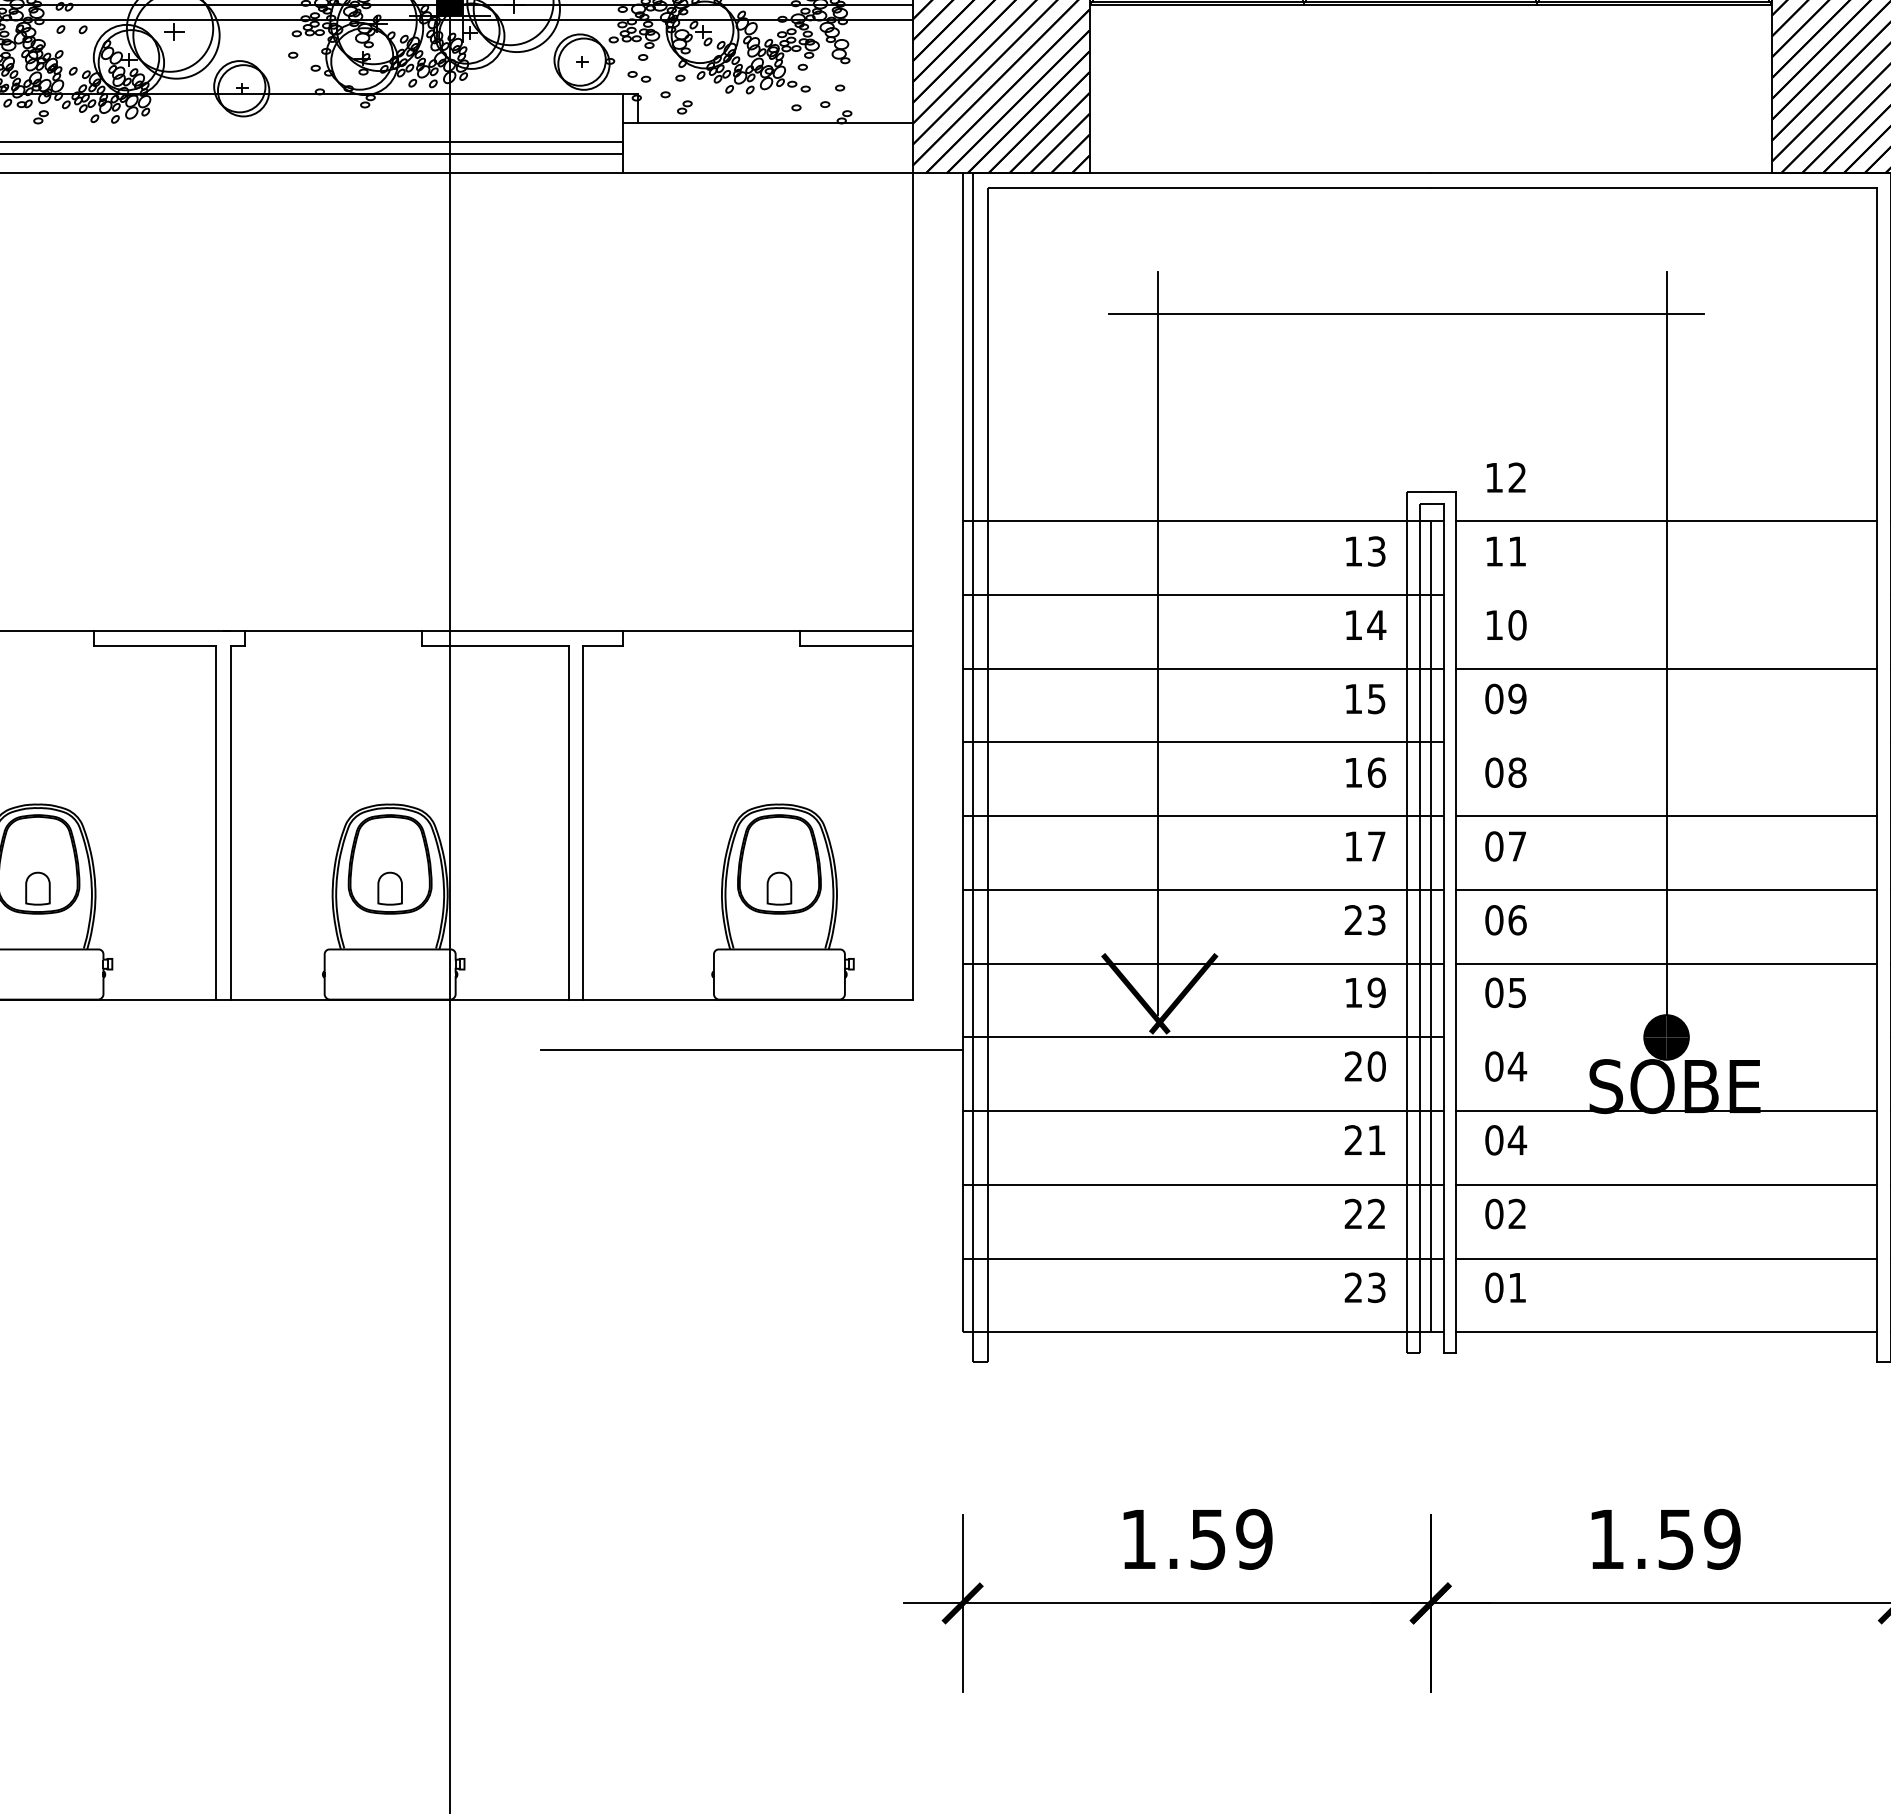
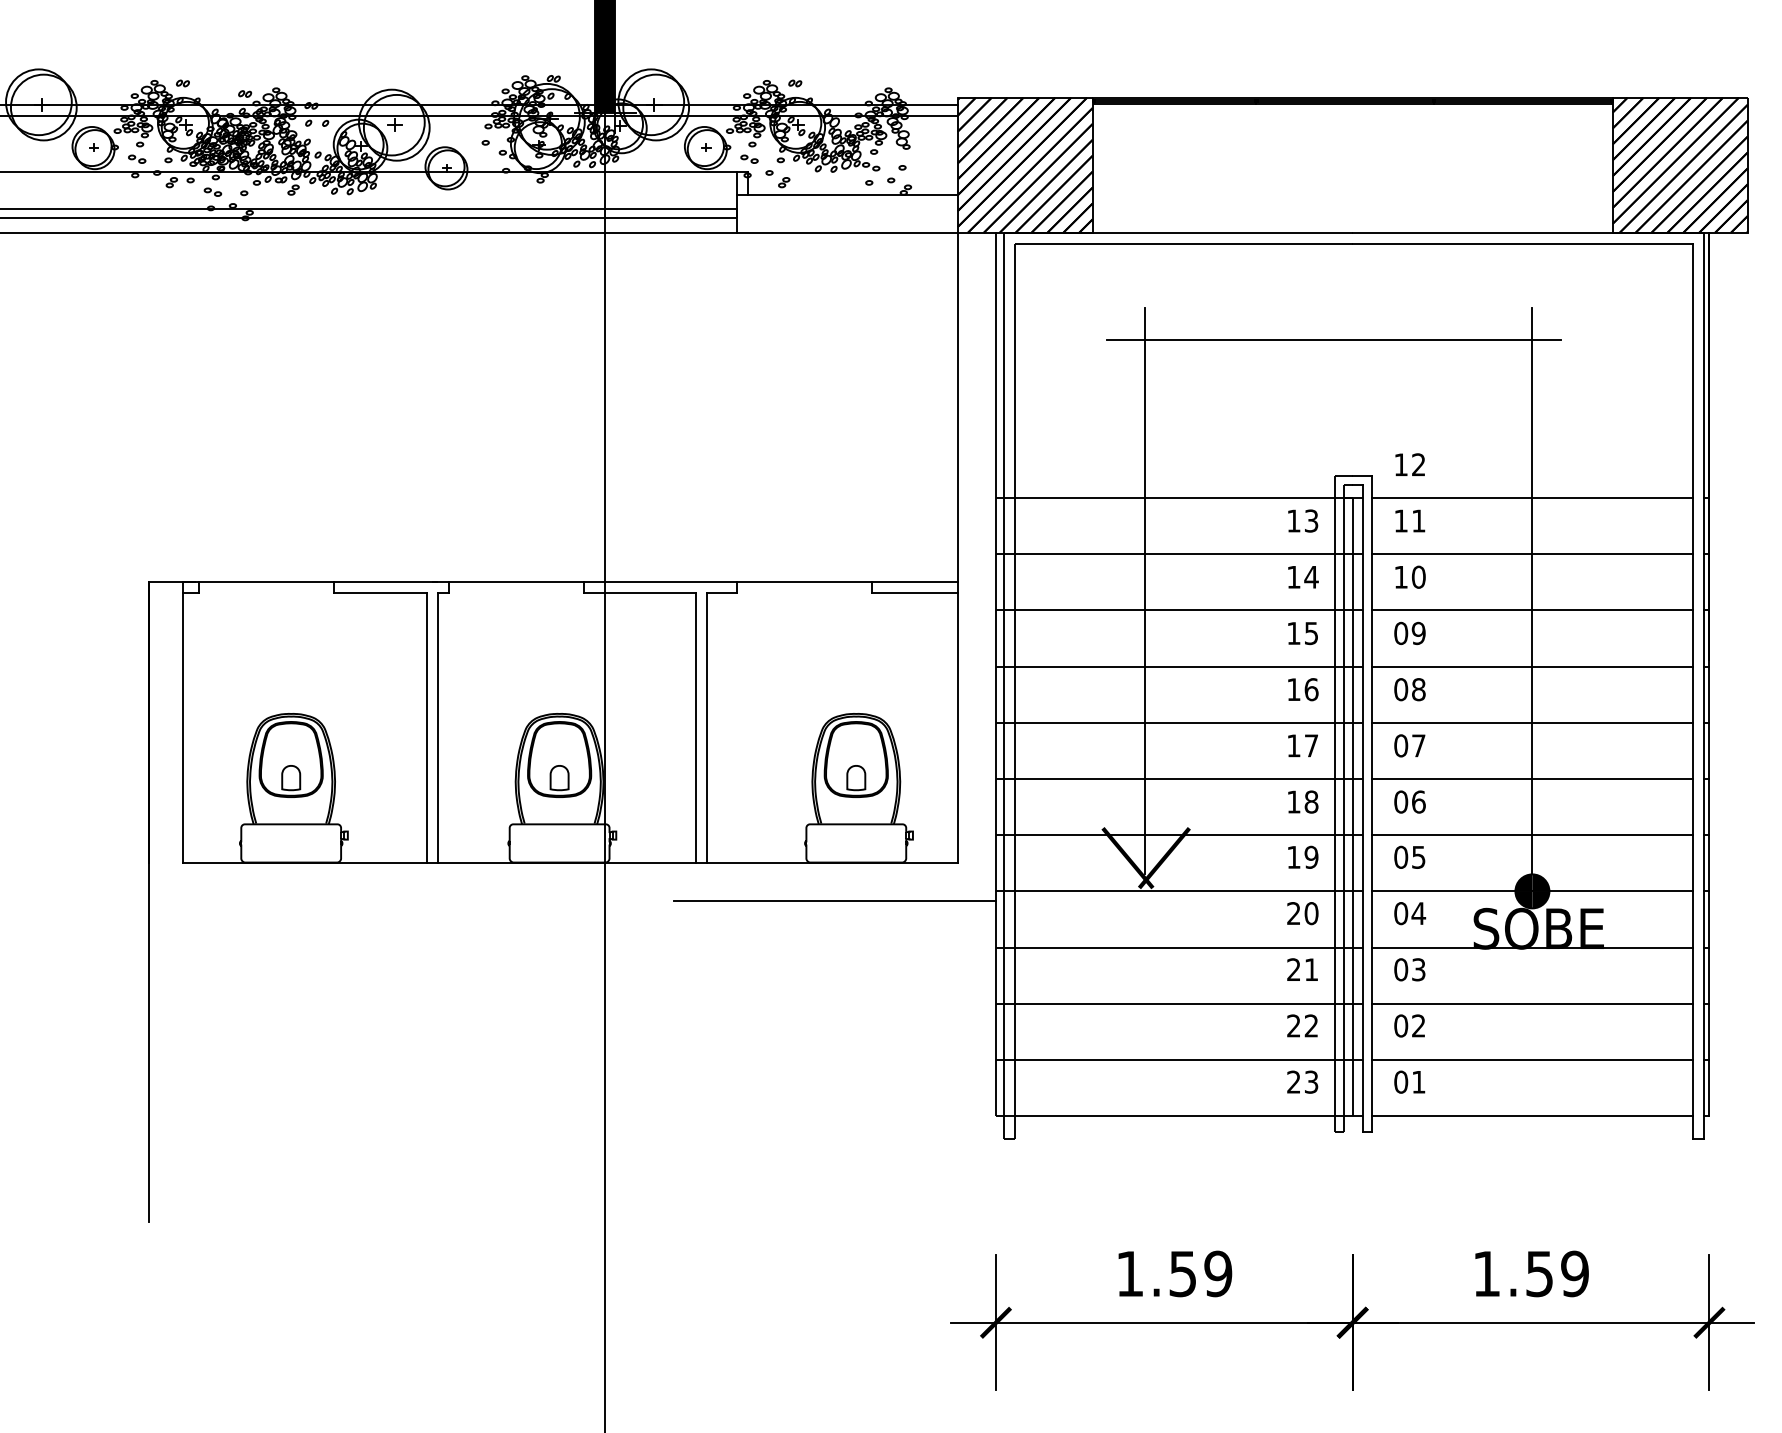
line: (1666, 595) -> (1532, 554), added
line: (1666, 742) -> (1532, 666), added
text: (1364, 919) -> (1302, 801), 23 -> 18
line: (1666, 1037) -> (1532, 891), added
text: (1517, 1139) -> (1418, 969), 04 -> 03

